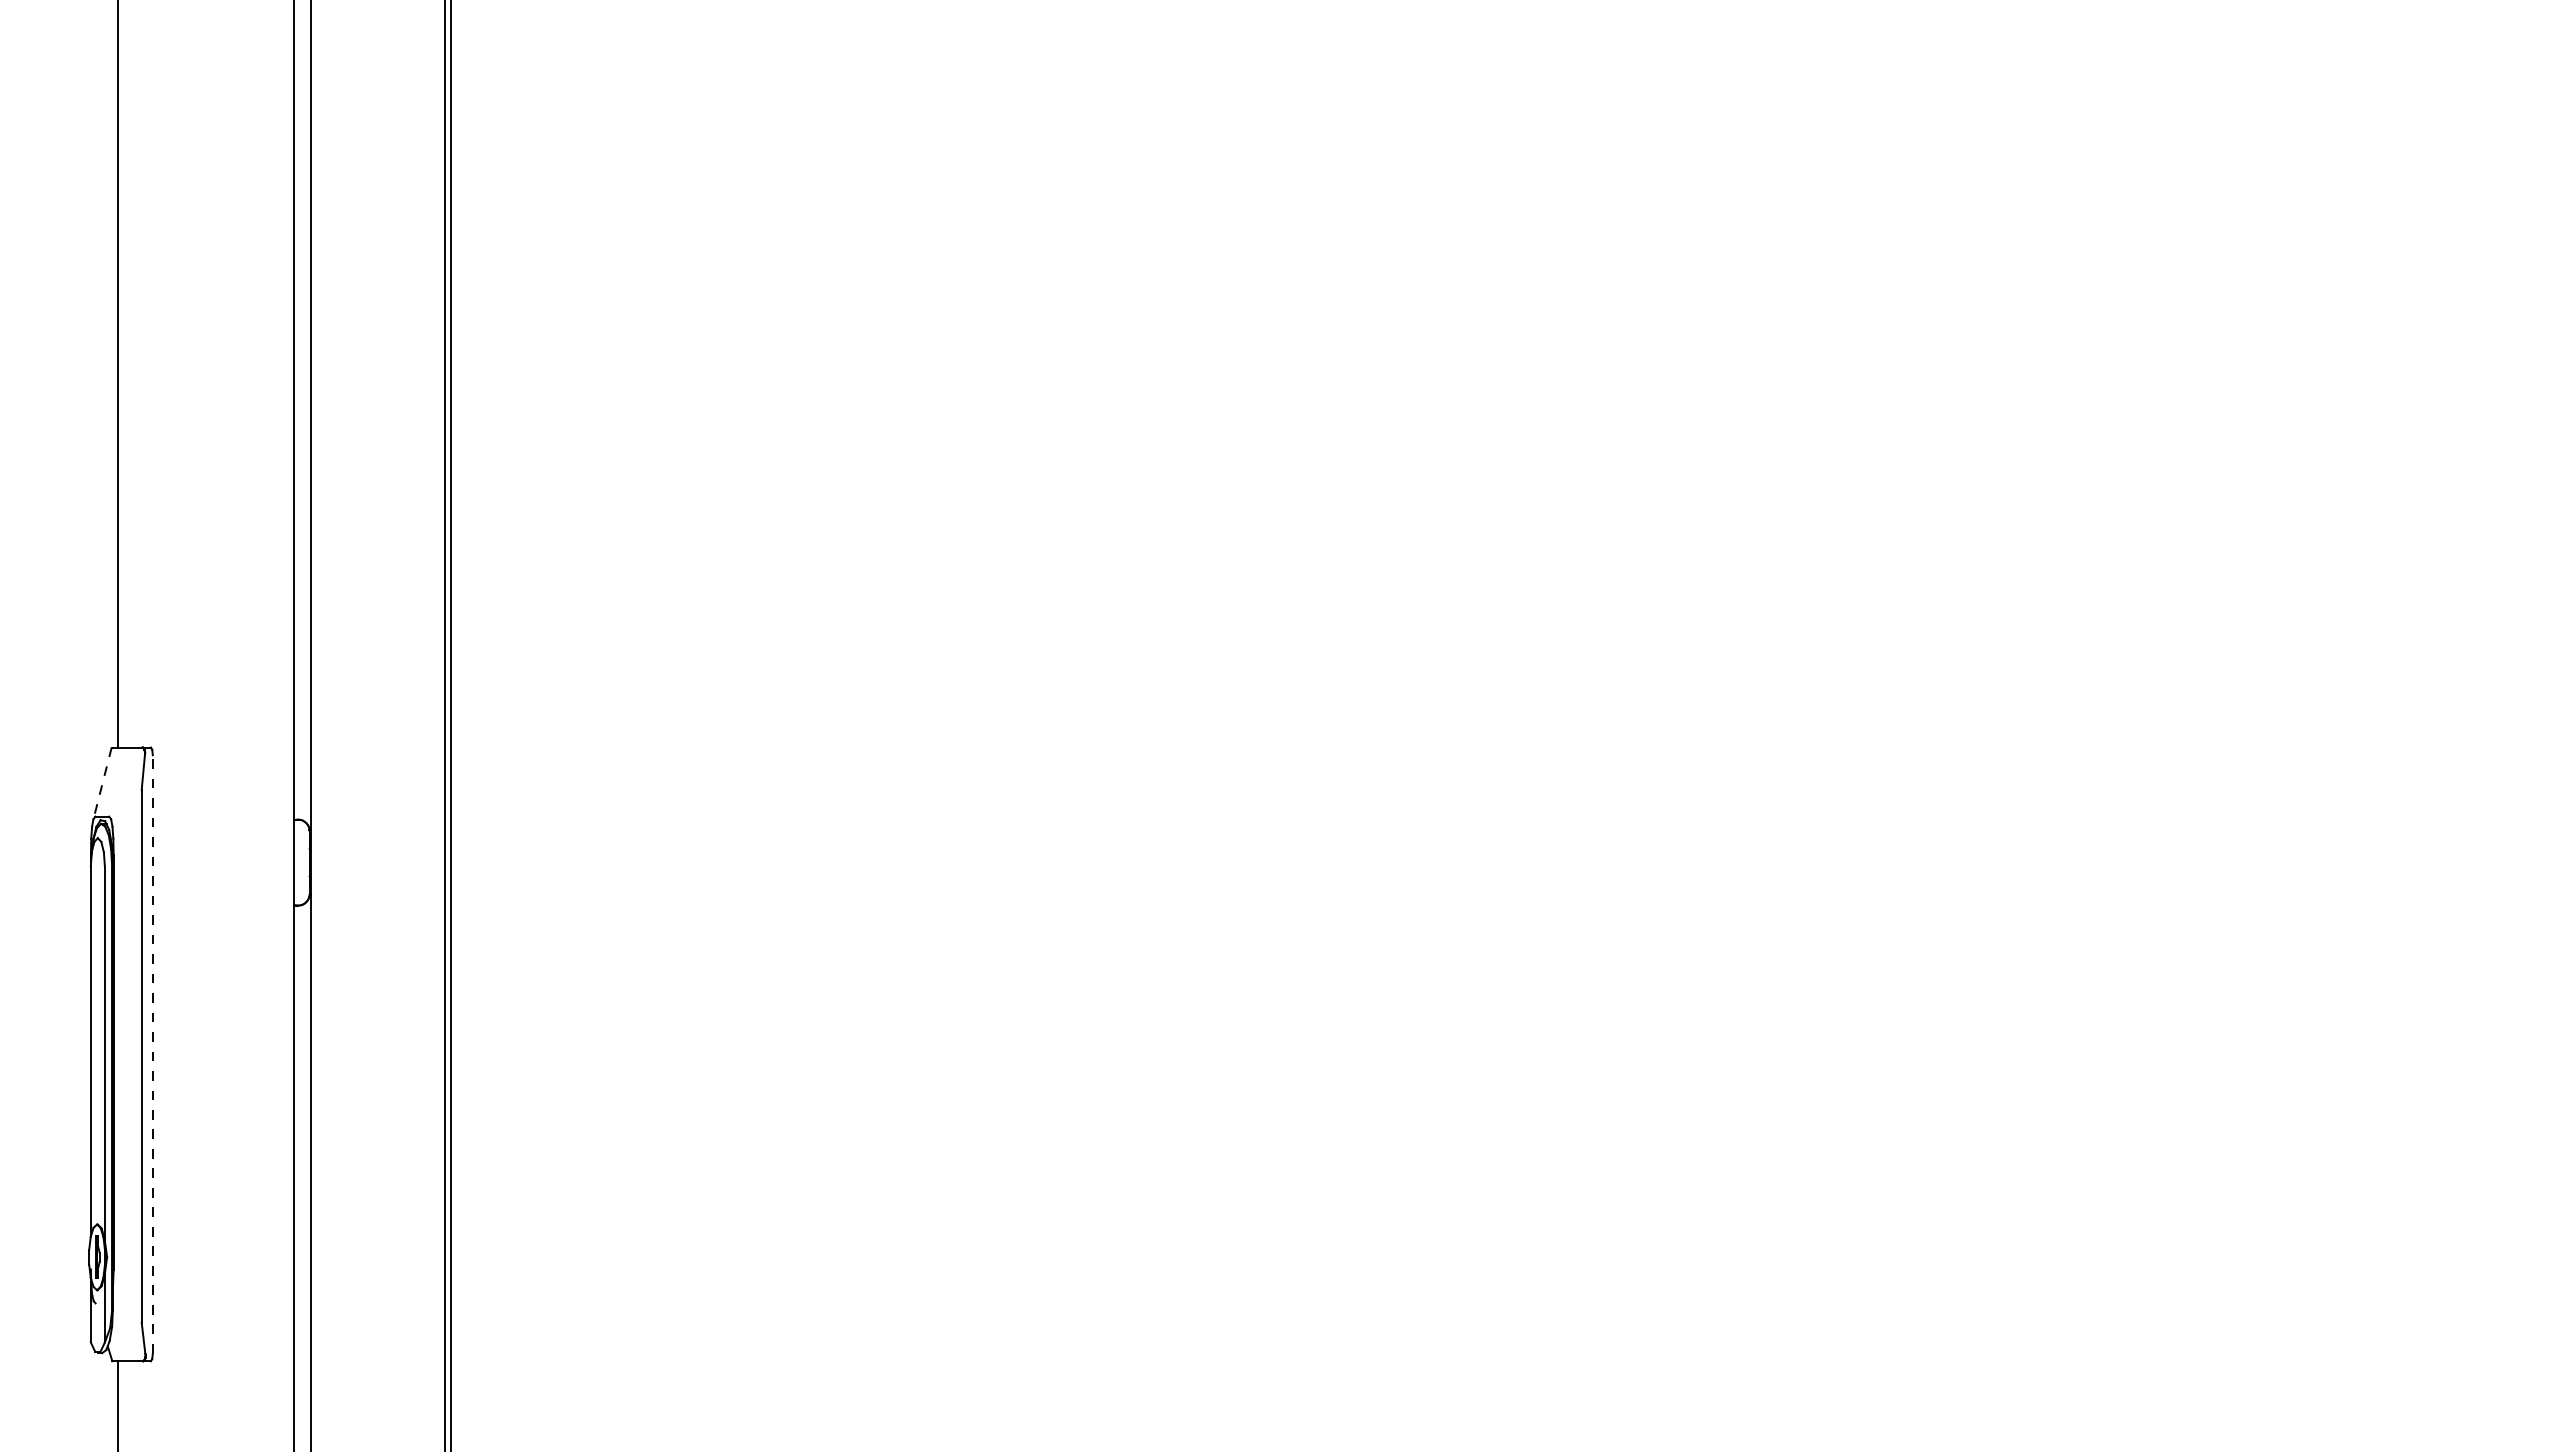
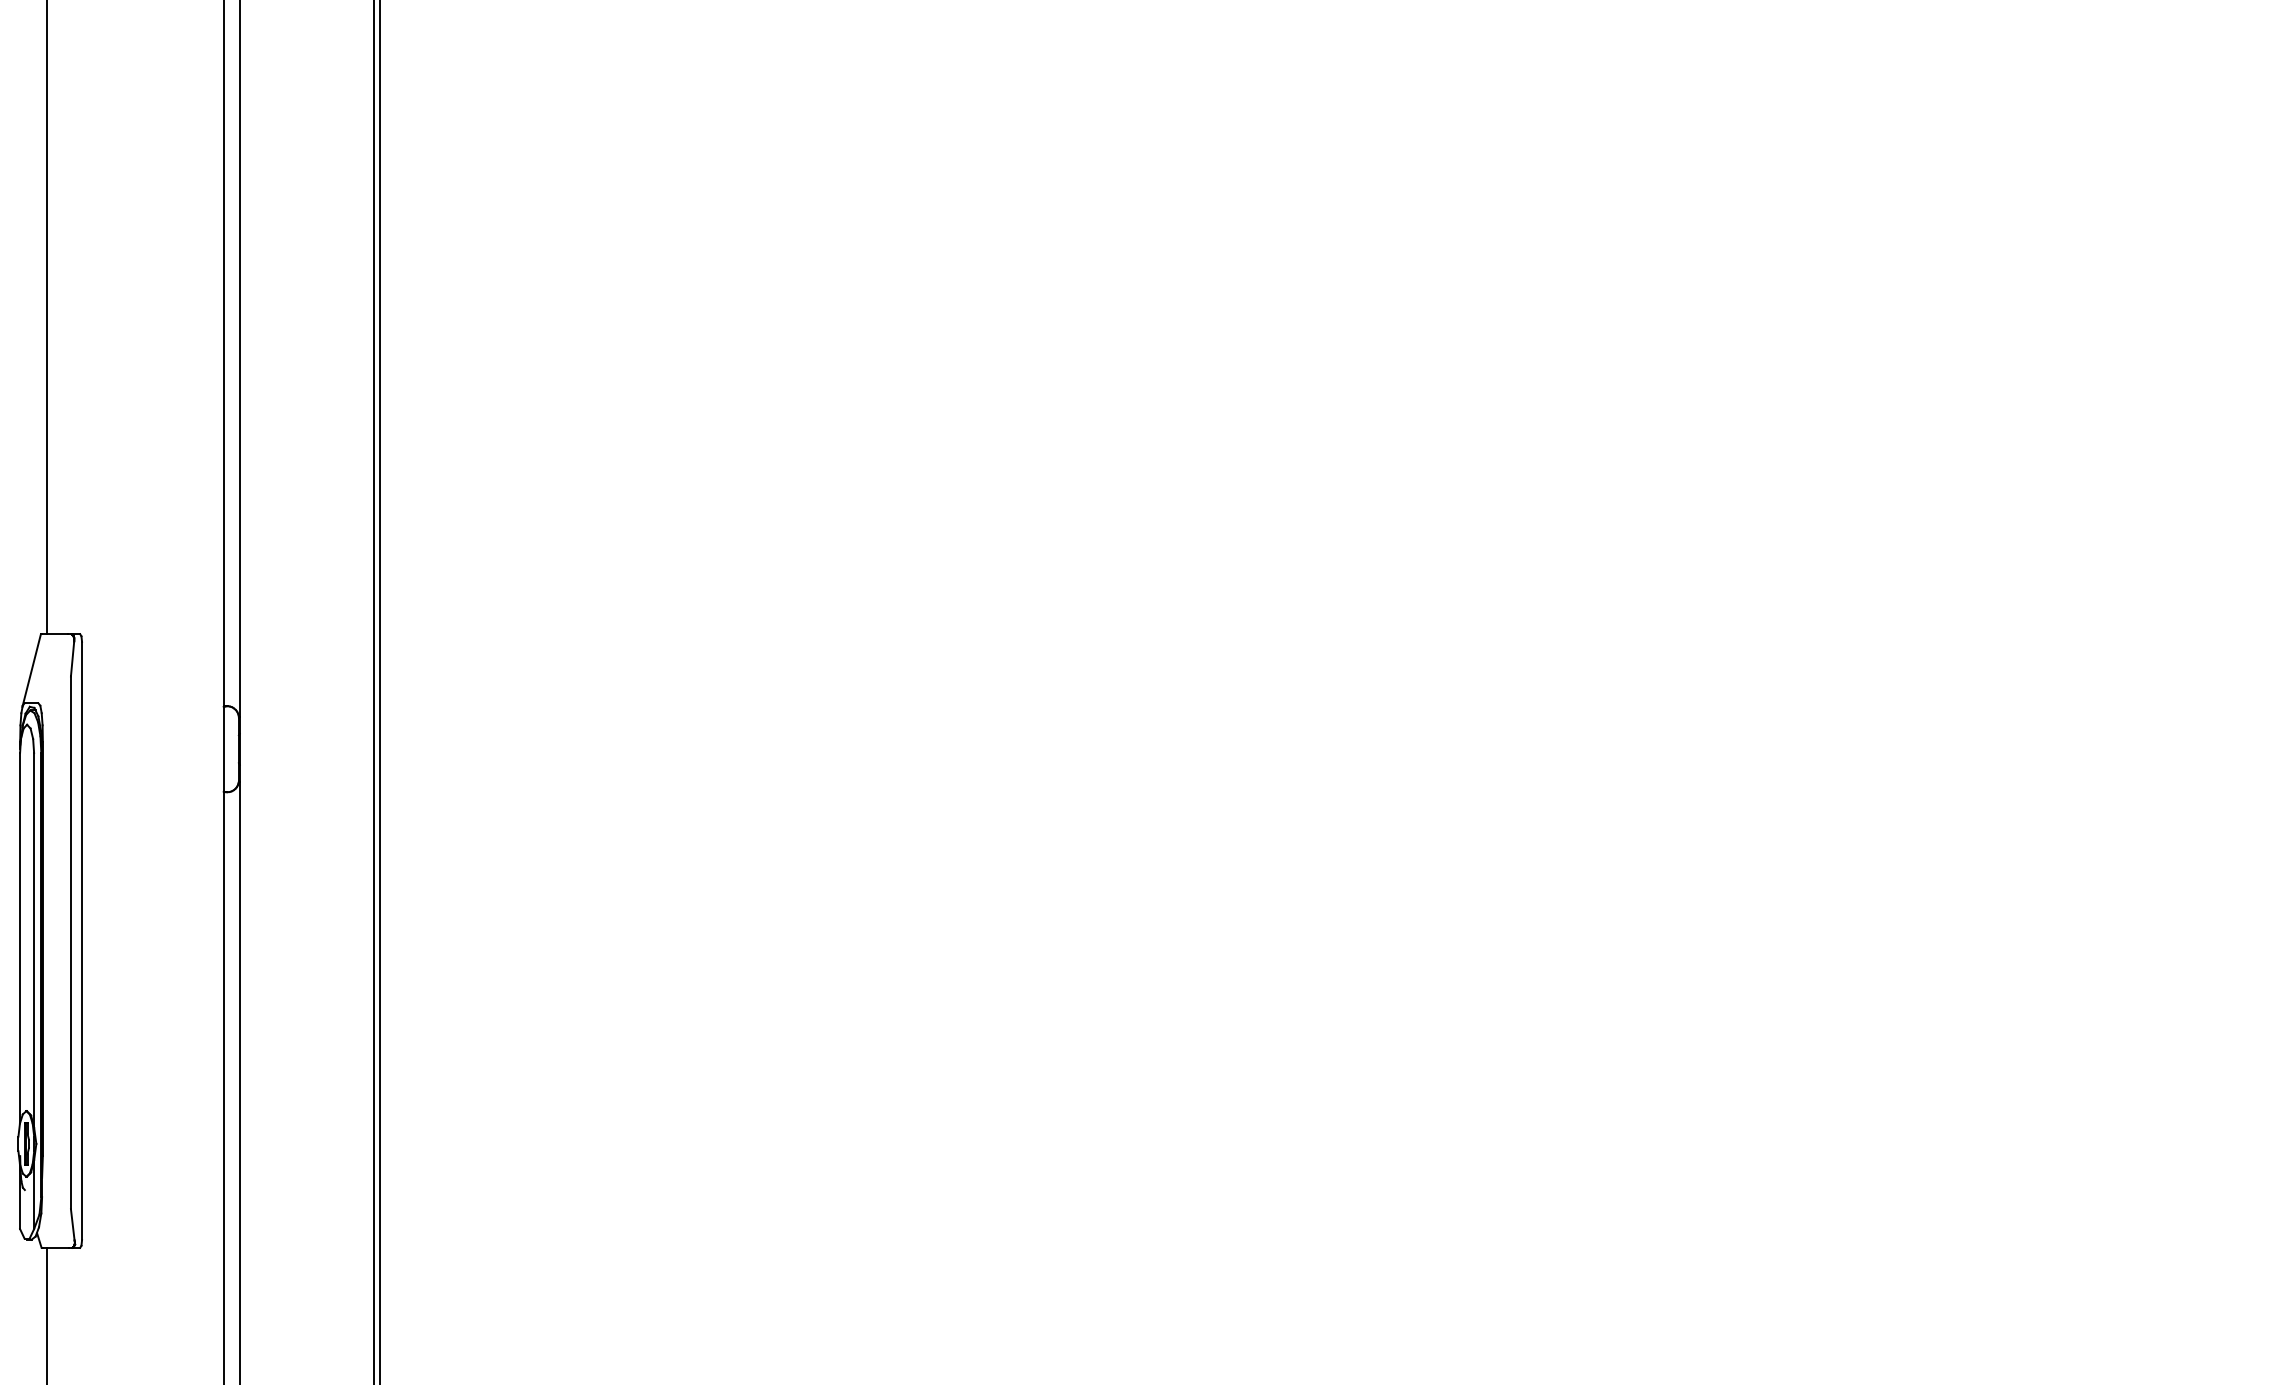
line: (102, 783) -> (31, 670), dashed -> solid
line: (152, 1053) -> (81, 940), dashed -> solid

